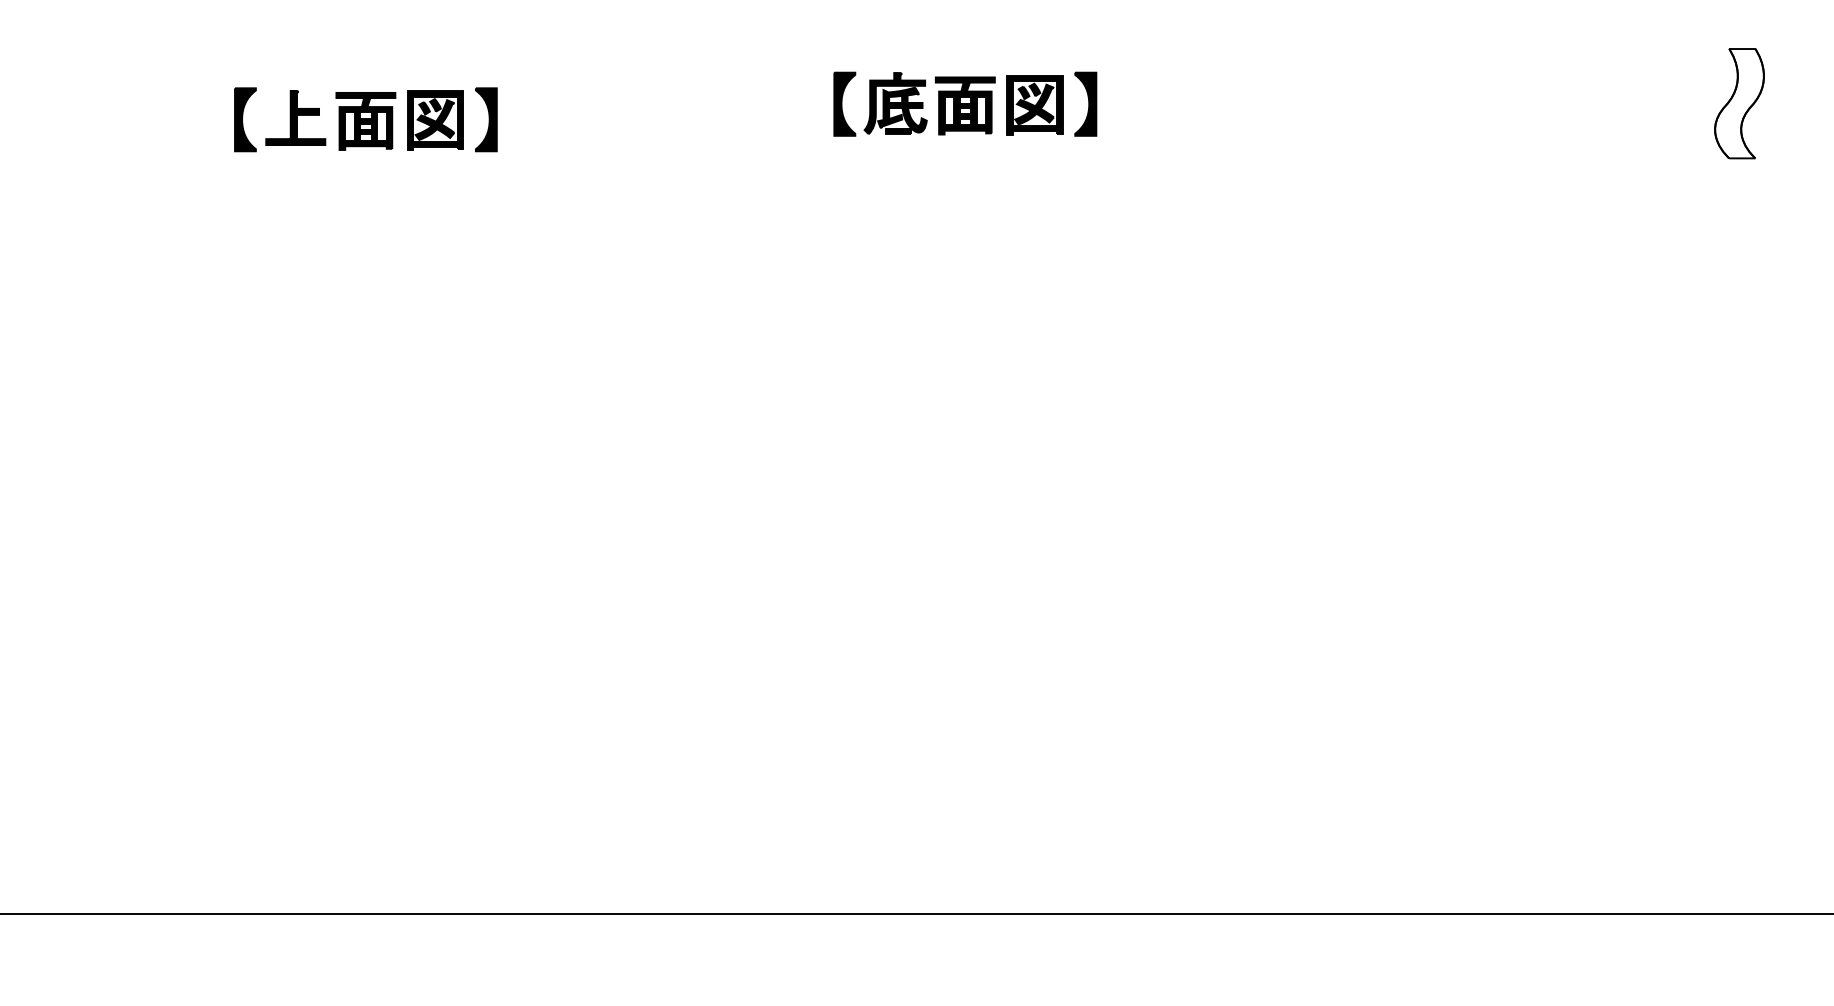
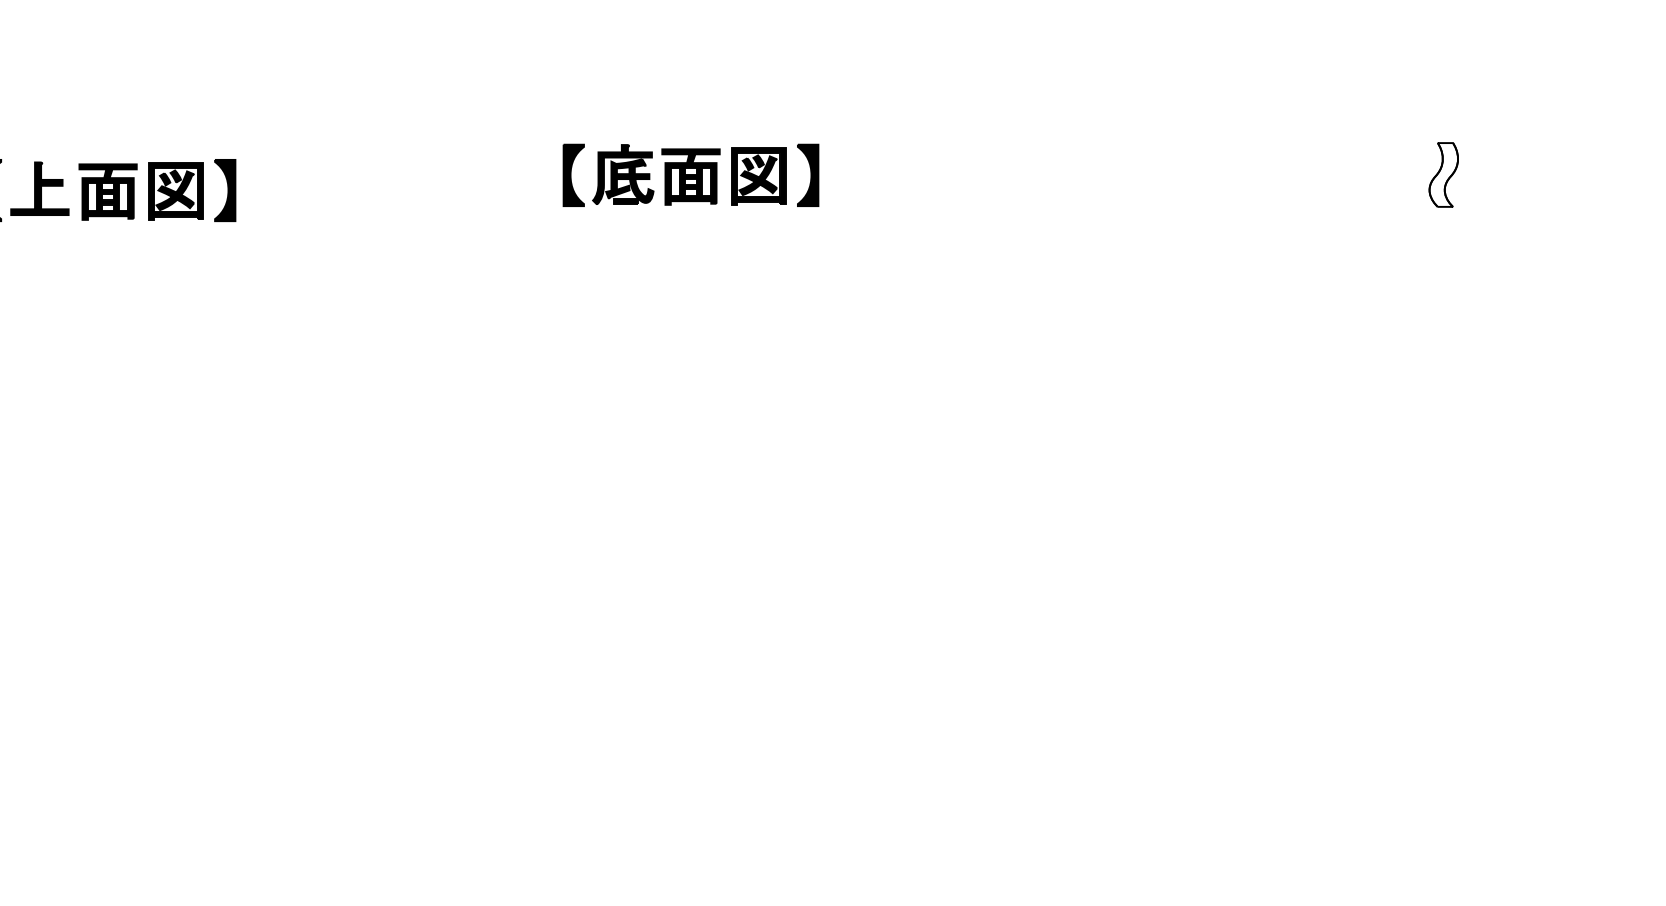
part: (1739, 103) -> (1443, 174), size x0.6

